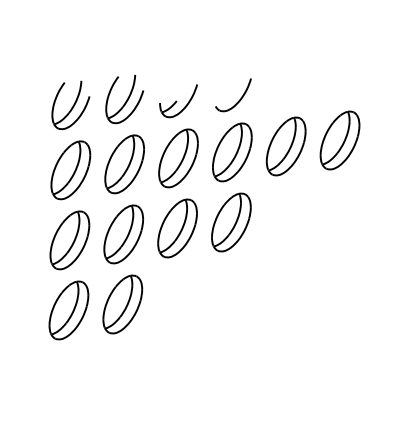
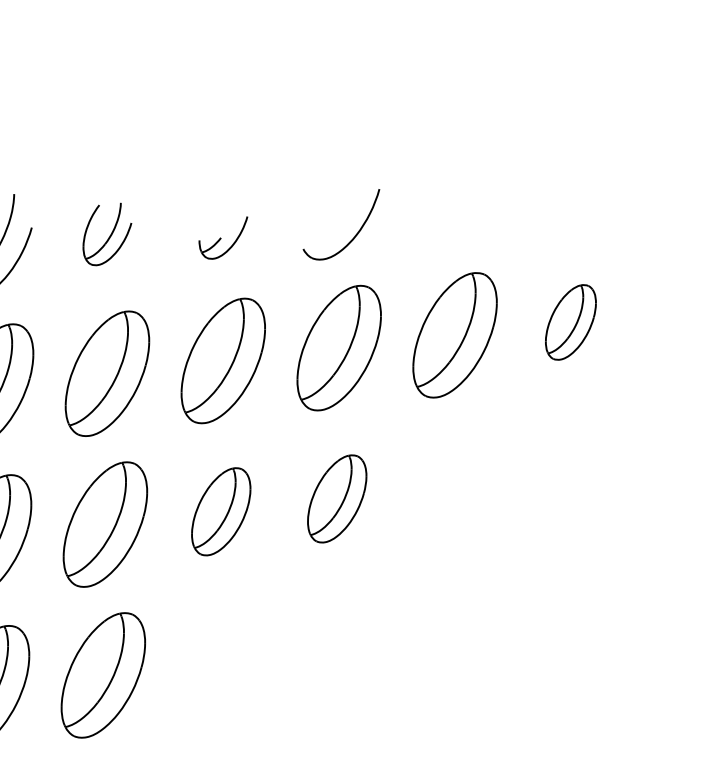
part: (124, 99) -> (107, 234), size x0.6
part: (178, 101) -> (223, 238), size x0.6
part: (339, 140) -> (569, 322), size x0.6
part: (231, 222) -> (337, 498), size x0.7
part: (177, 228) -> (221, 511), size x0.7

